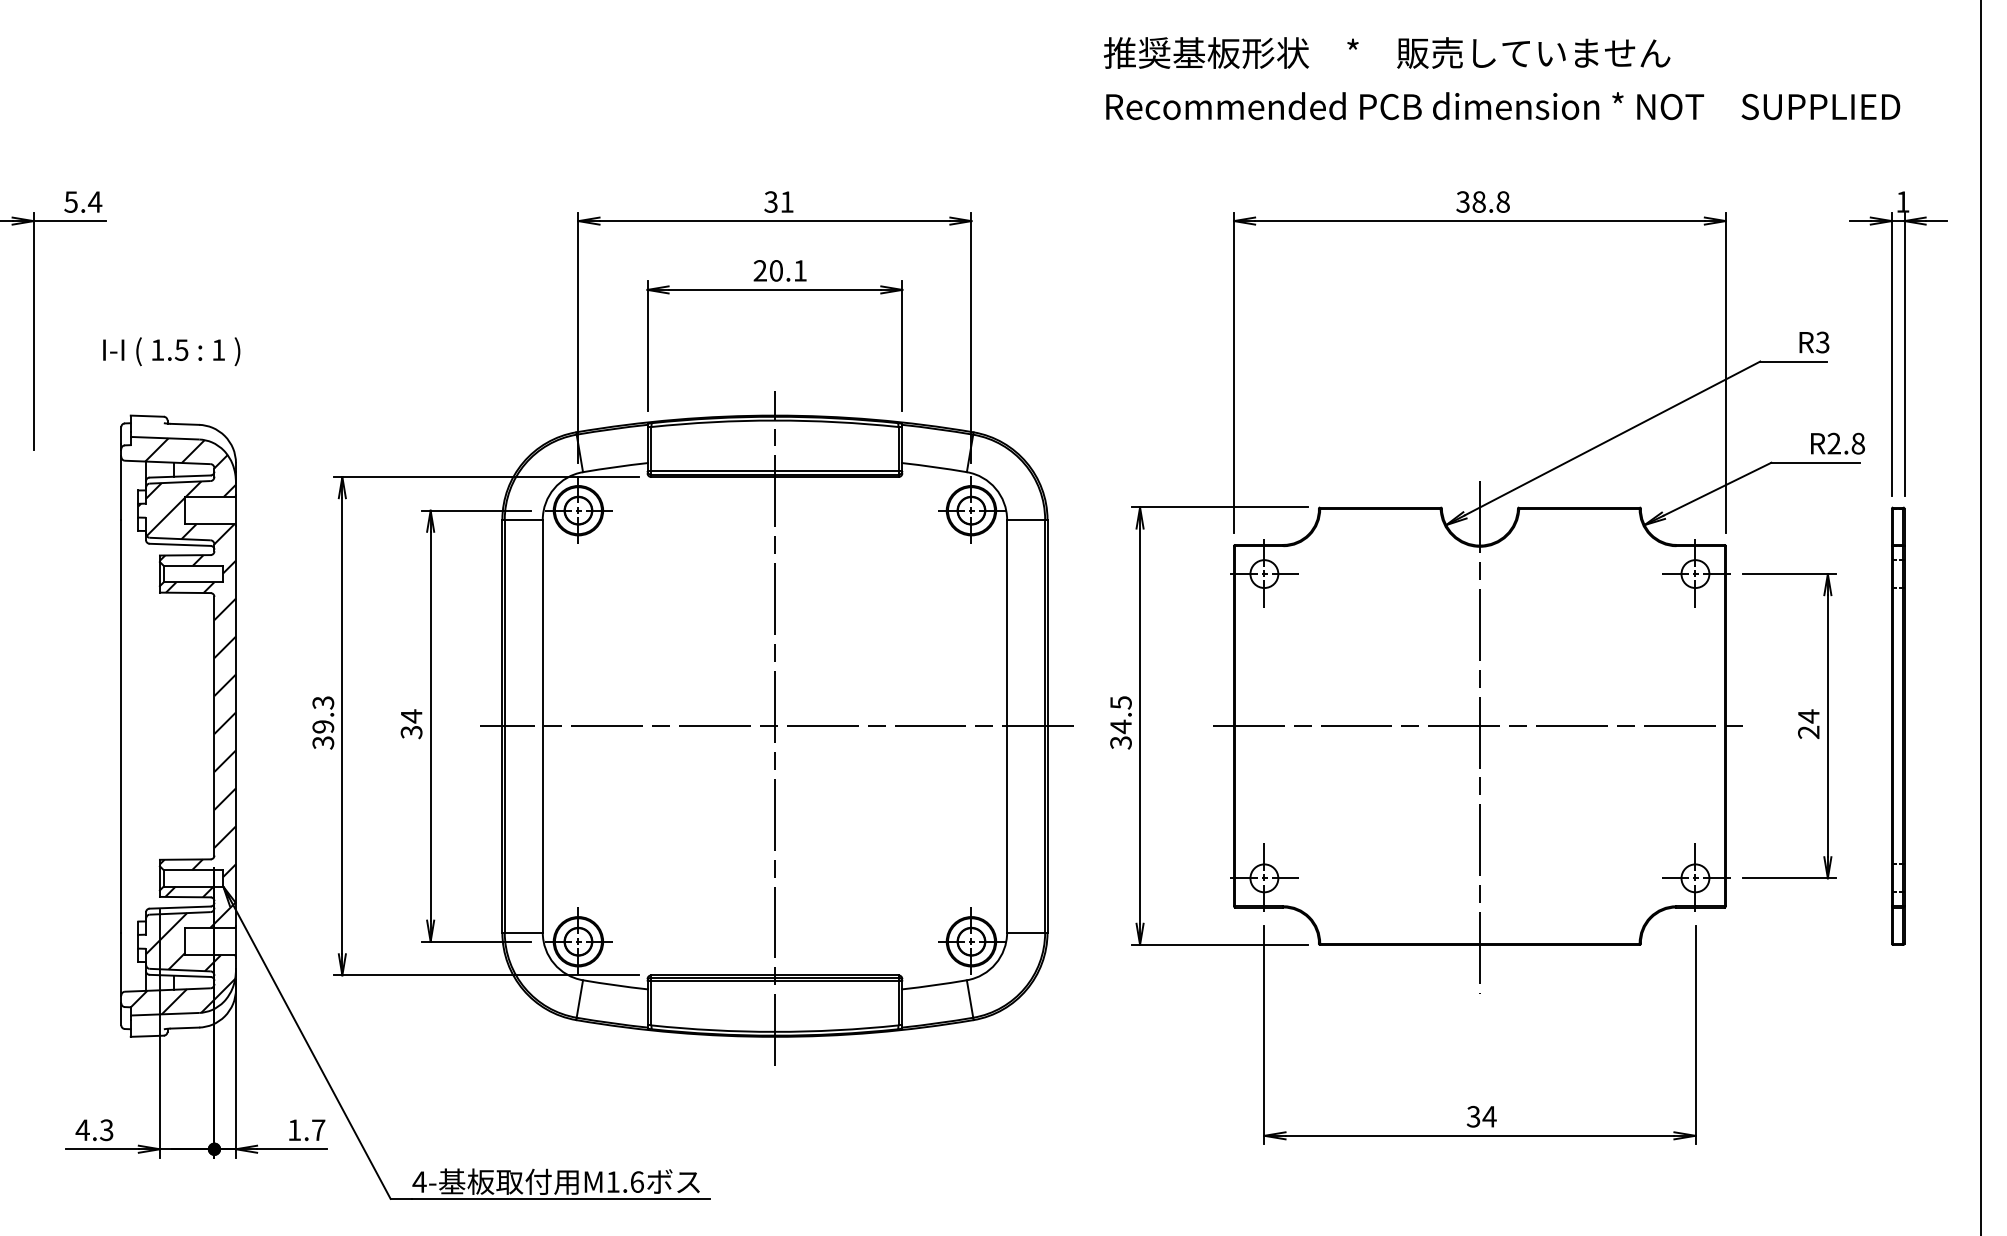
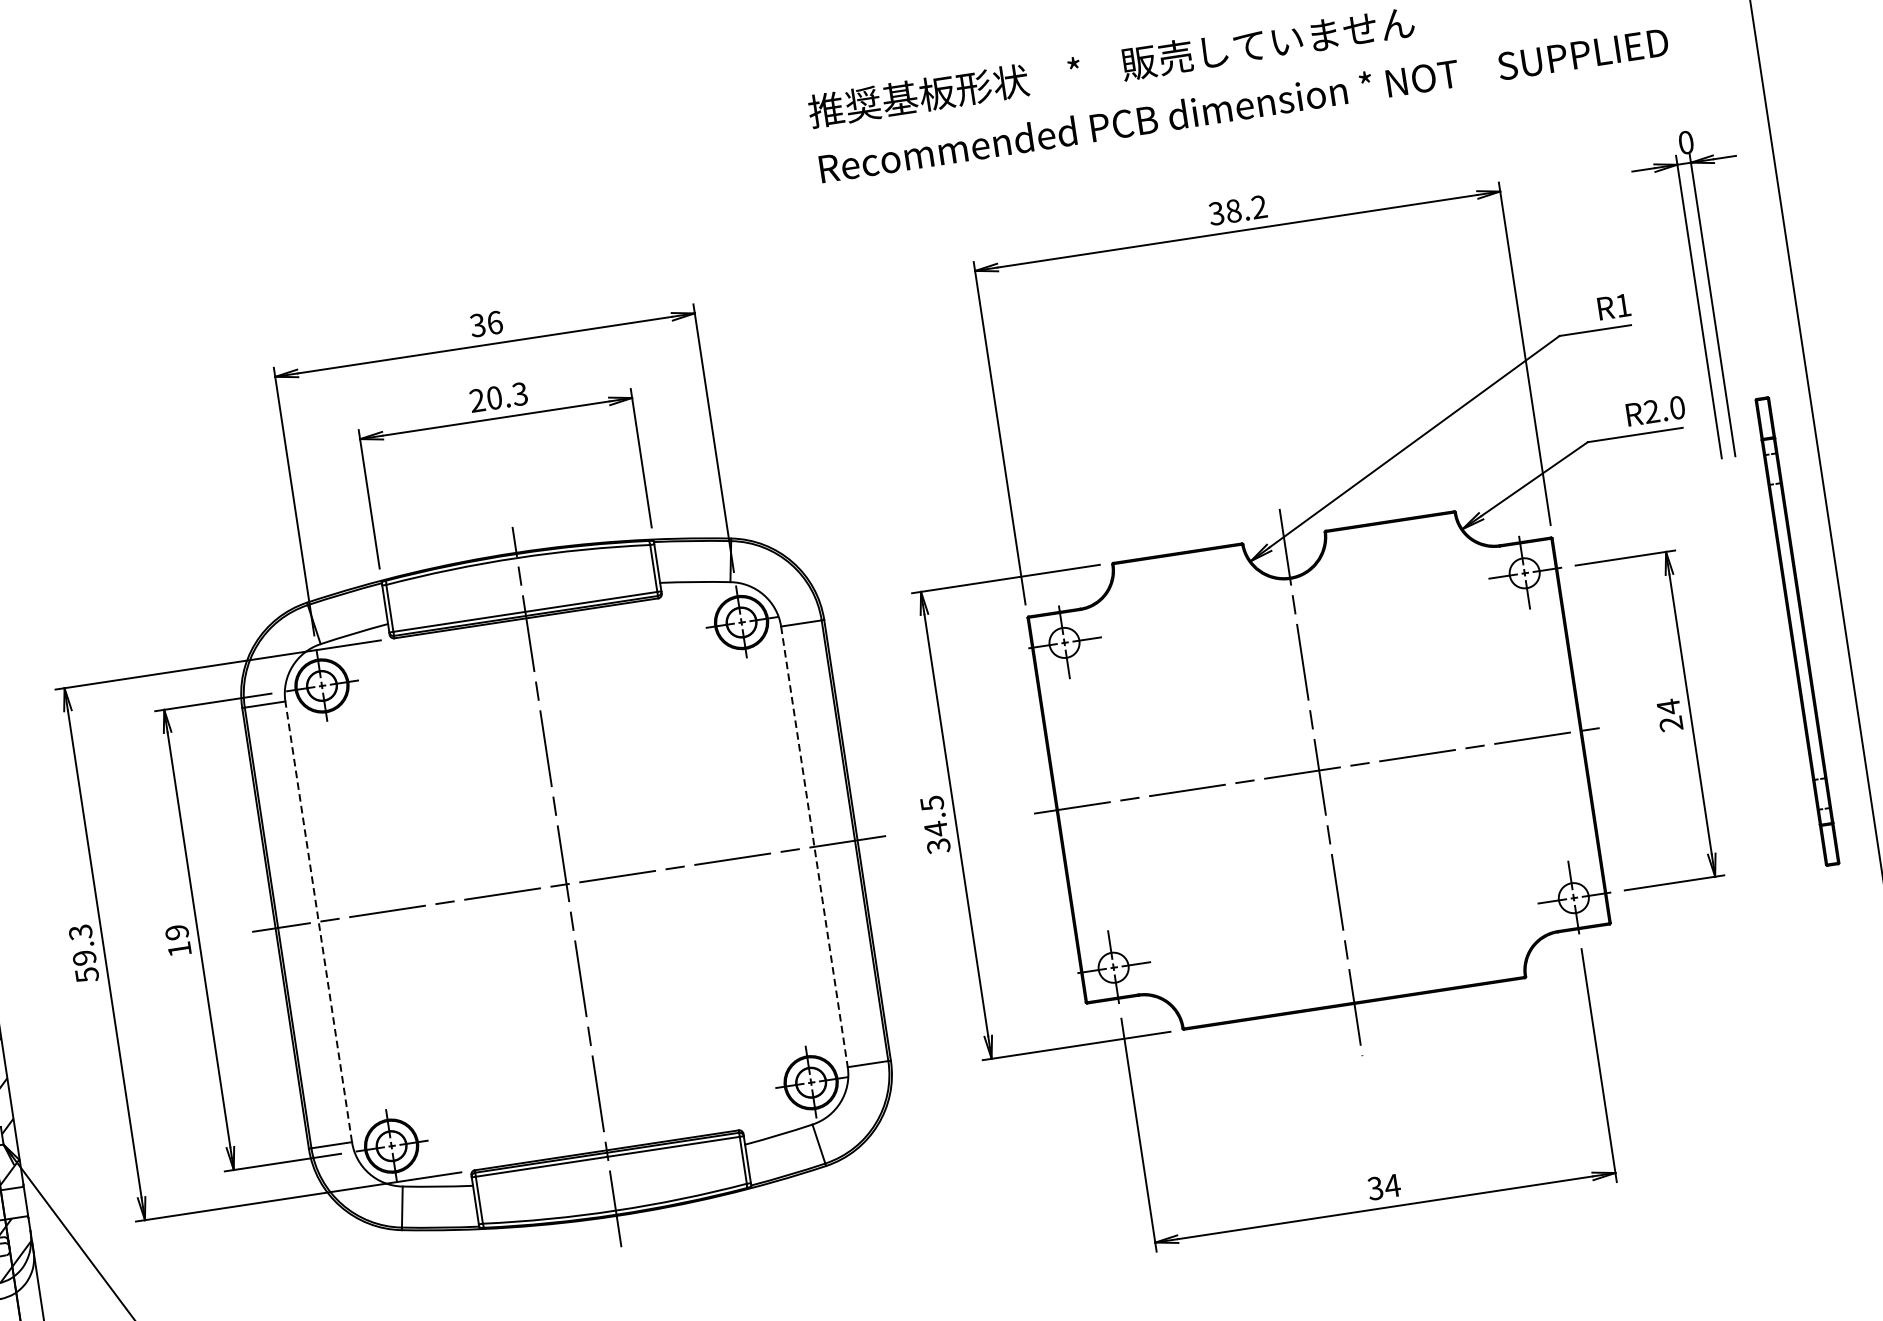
text: (786, 201) -> (494, 322), 31 -> 36
text: (1502, 201) -> (1258, 206), 38.8 -> 38.2
text: (1902, 201) -> (1685, 142), 1 -> 0
text: (799, 270) -> (519, 393), 20.1 -> 20.3
text: (1822, 342) -> (1622, 305), R3 -> R1
text: (1857, 443) -> (1676, 407), R2.8 -> R2.0
text: (411, 724) -> (178, 941), 34 -> 19
line: (542, 725) -> (318, 921), solid -> dashed
part: (1898, 725) -> (1797, 630), moved
line: (1007, 726) -> (814, 847), solid -> dashed
text: (322, 742) -> (86, 974), 39.3 -> 59.3

